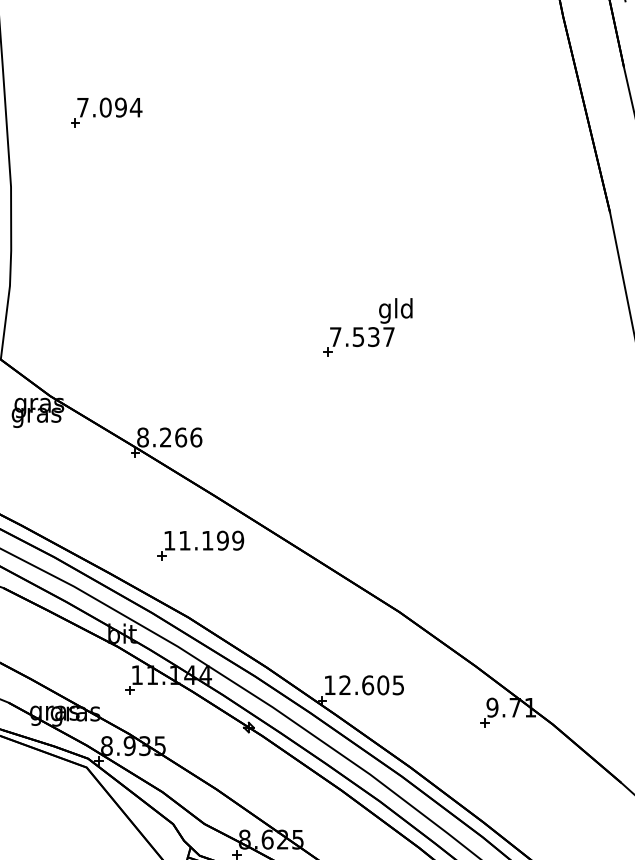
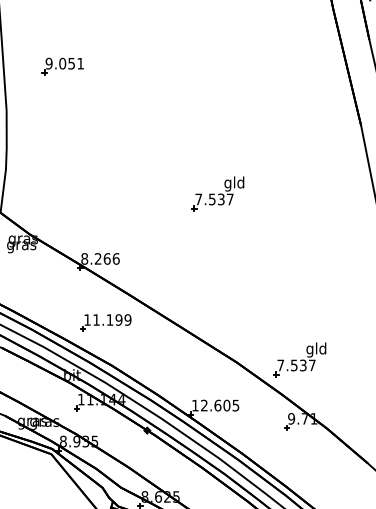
text: (108, 107) -> (64, 63), 7.094 -> 9.051
part: (200, 544) -> (105, 322), moved
part: (505, 607) -> (299, 359), added

